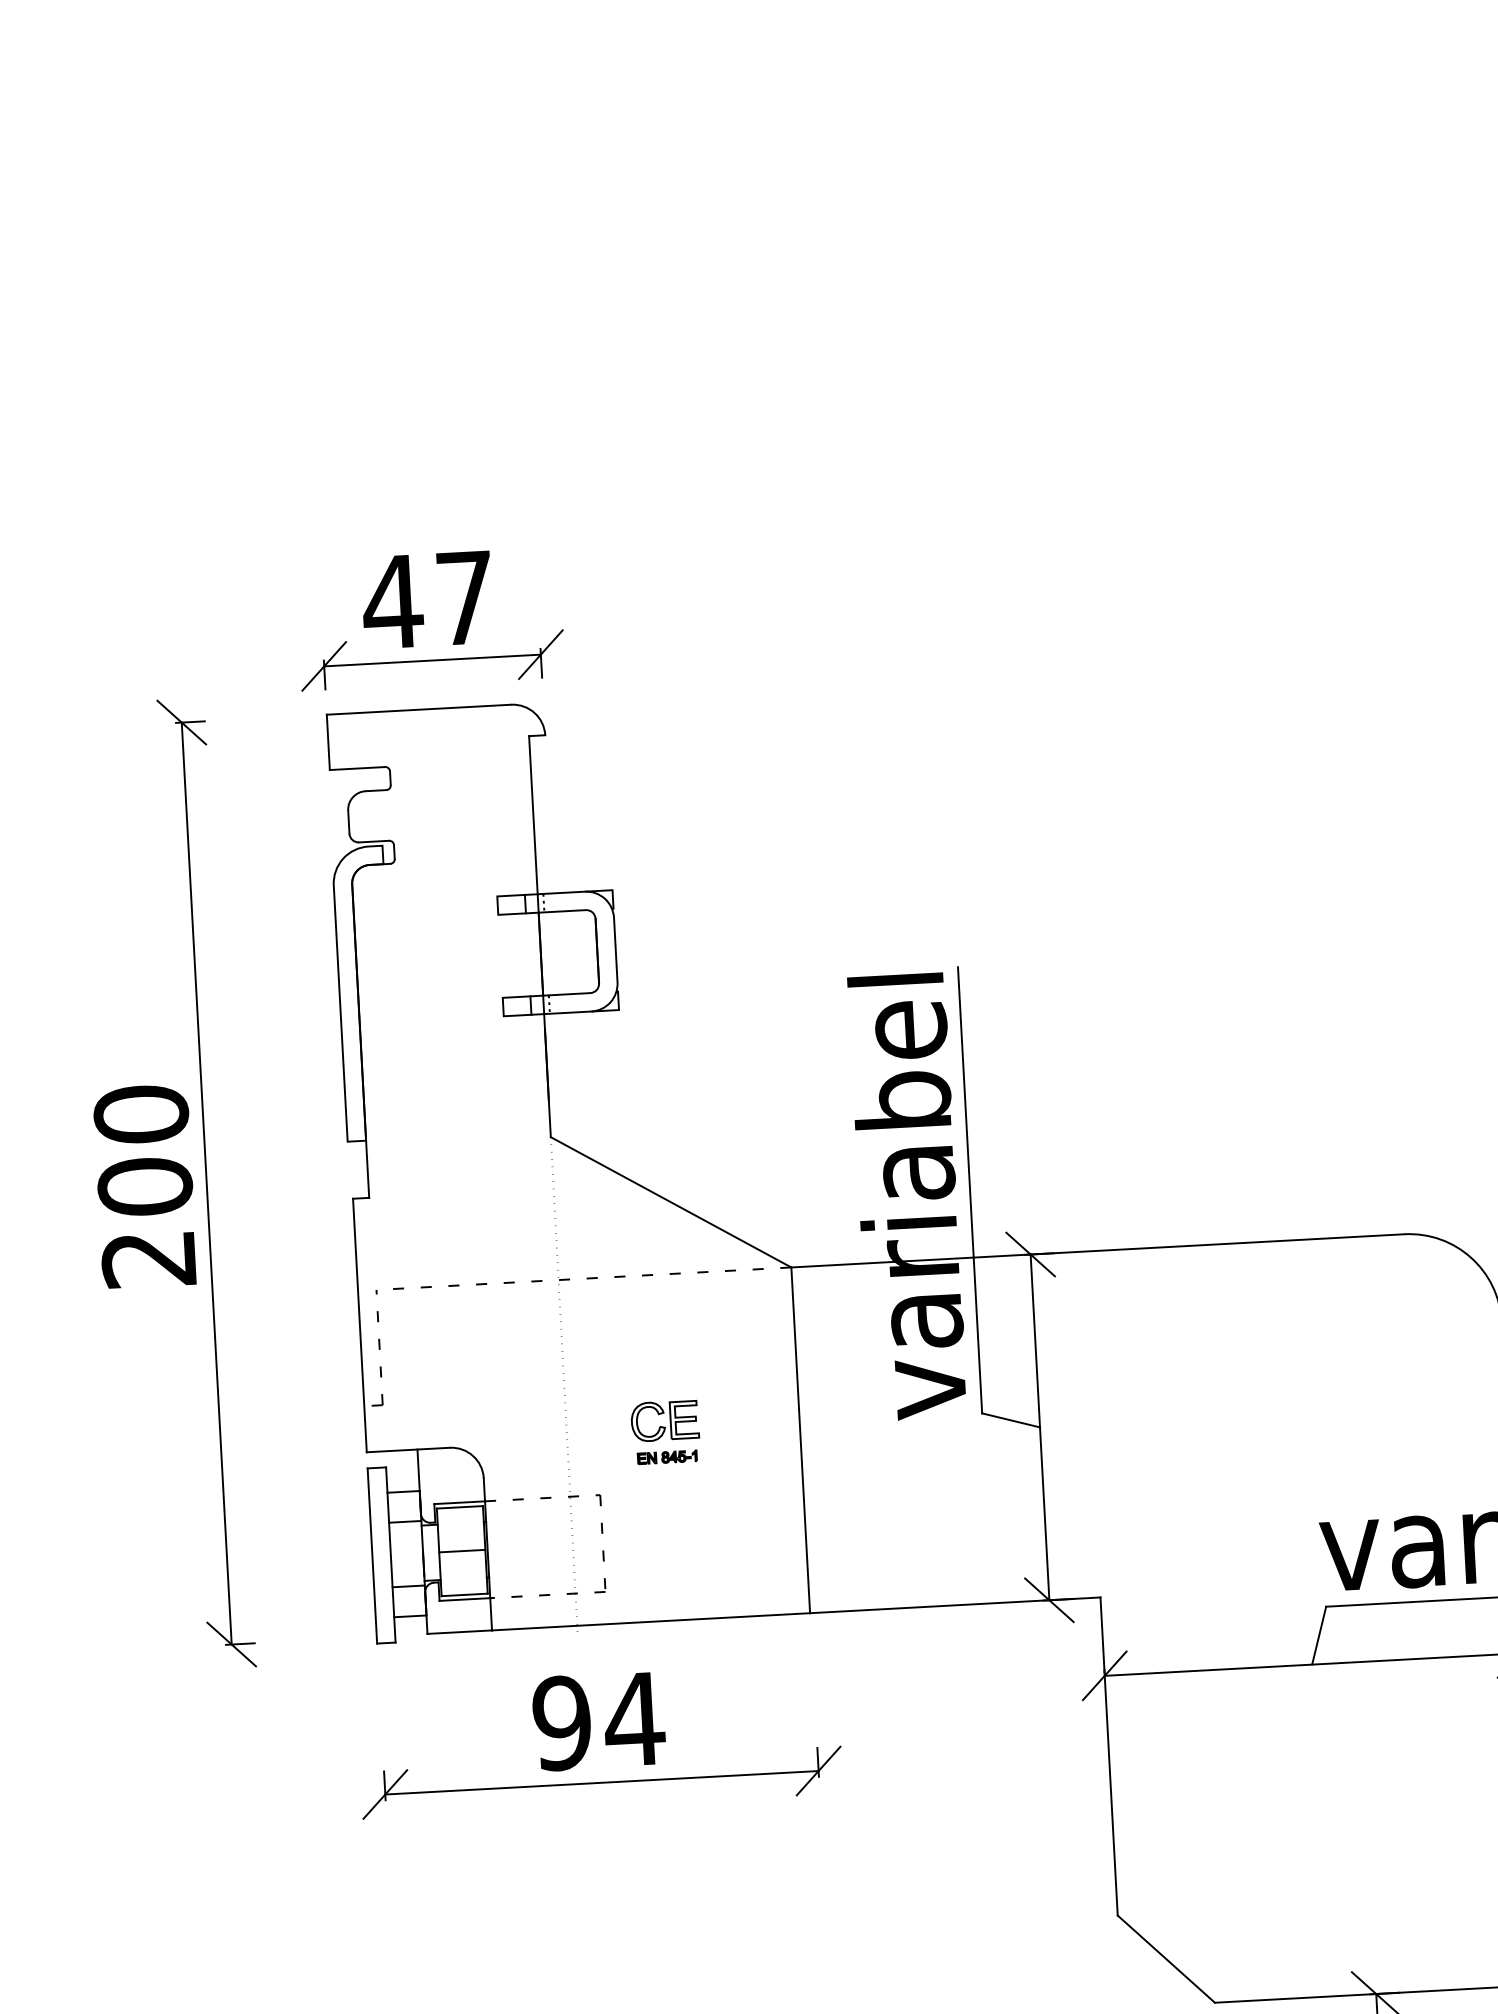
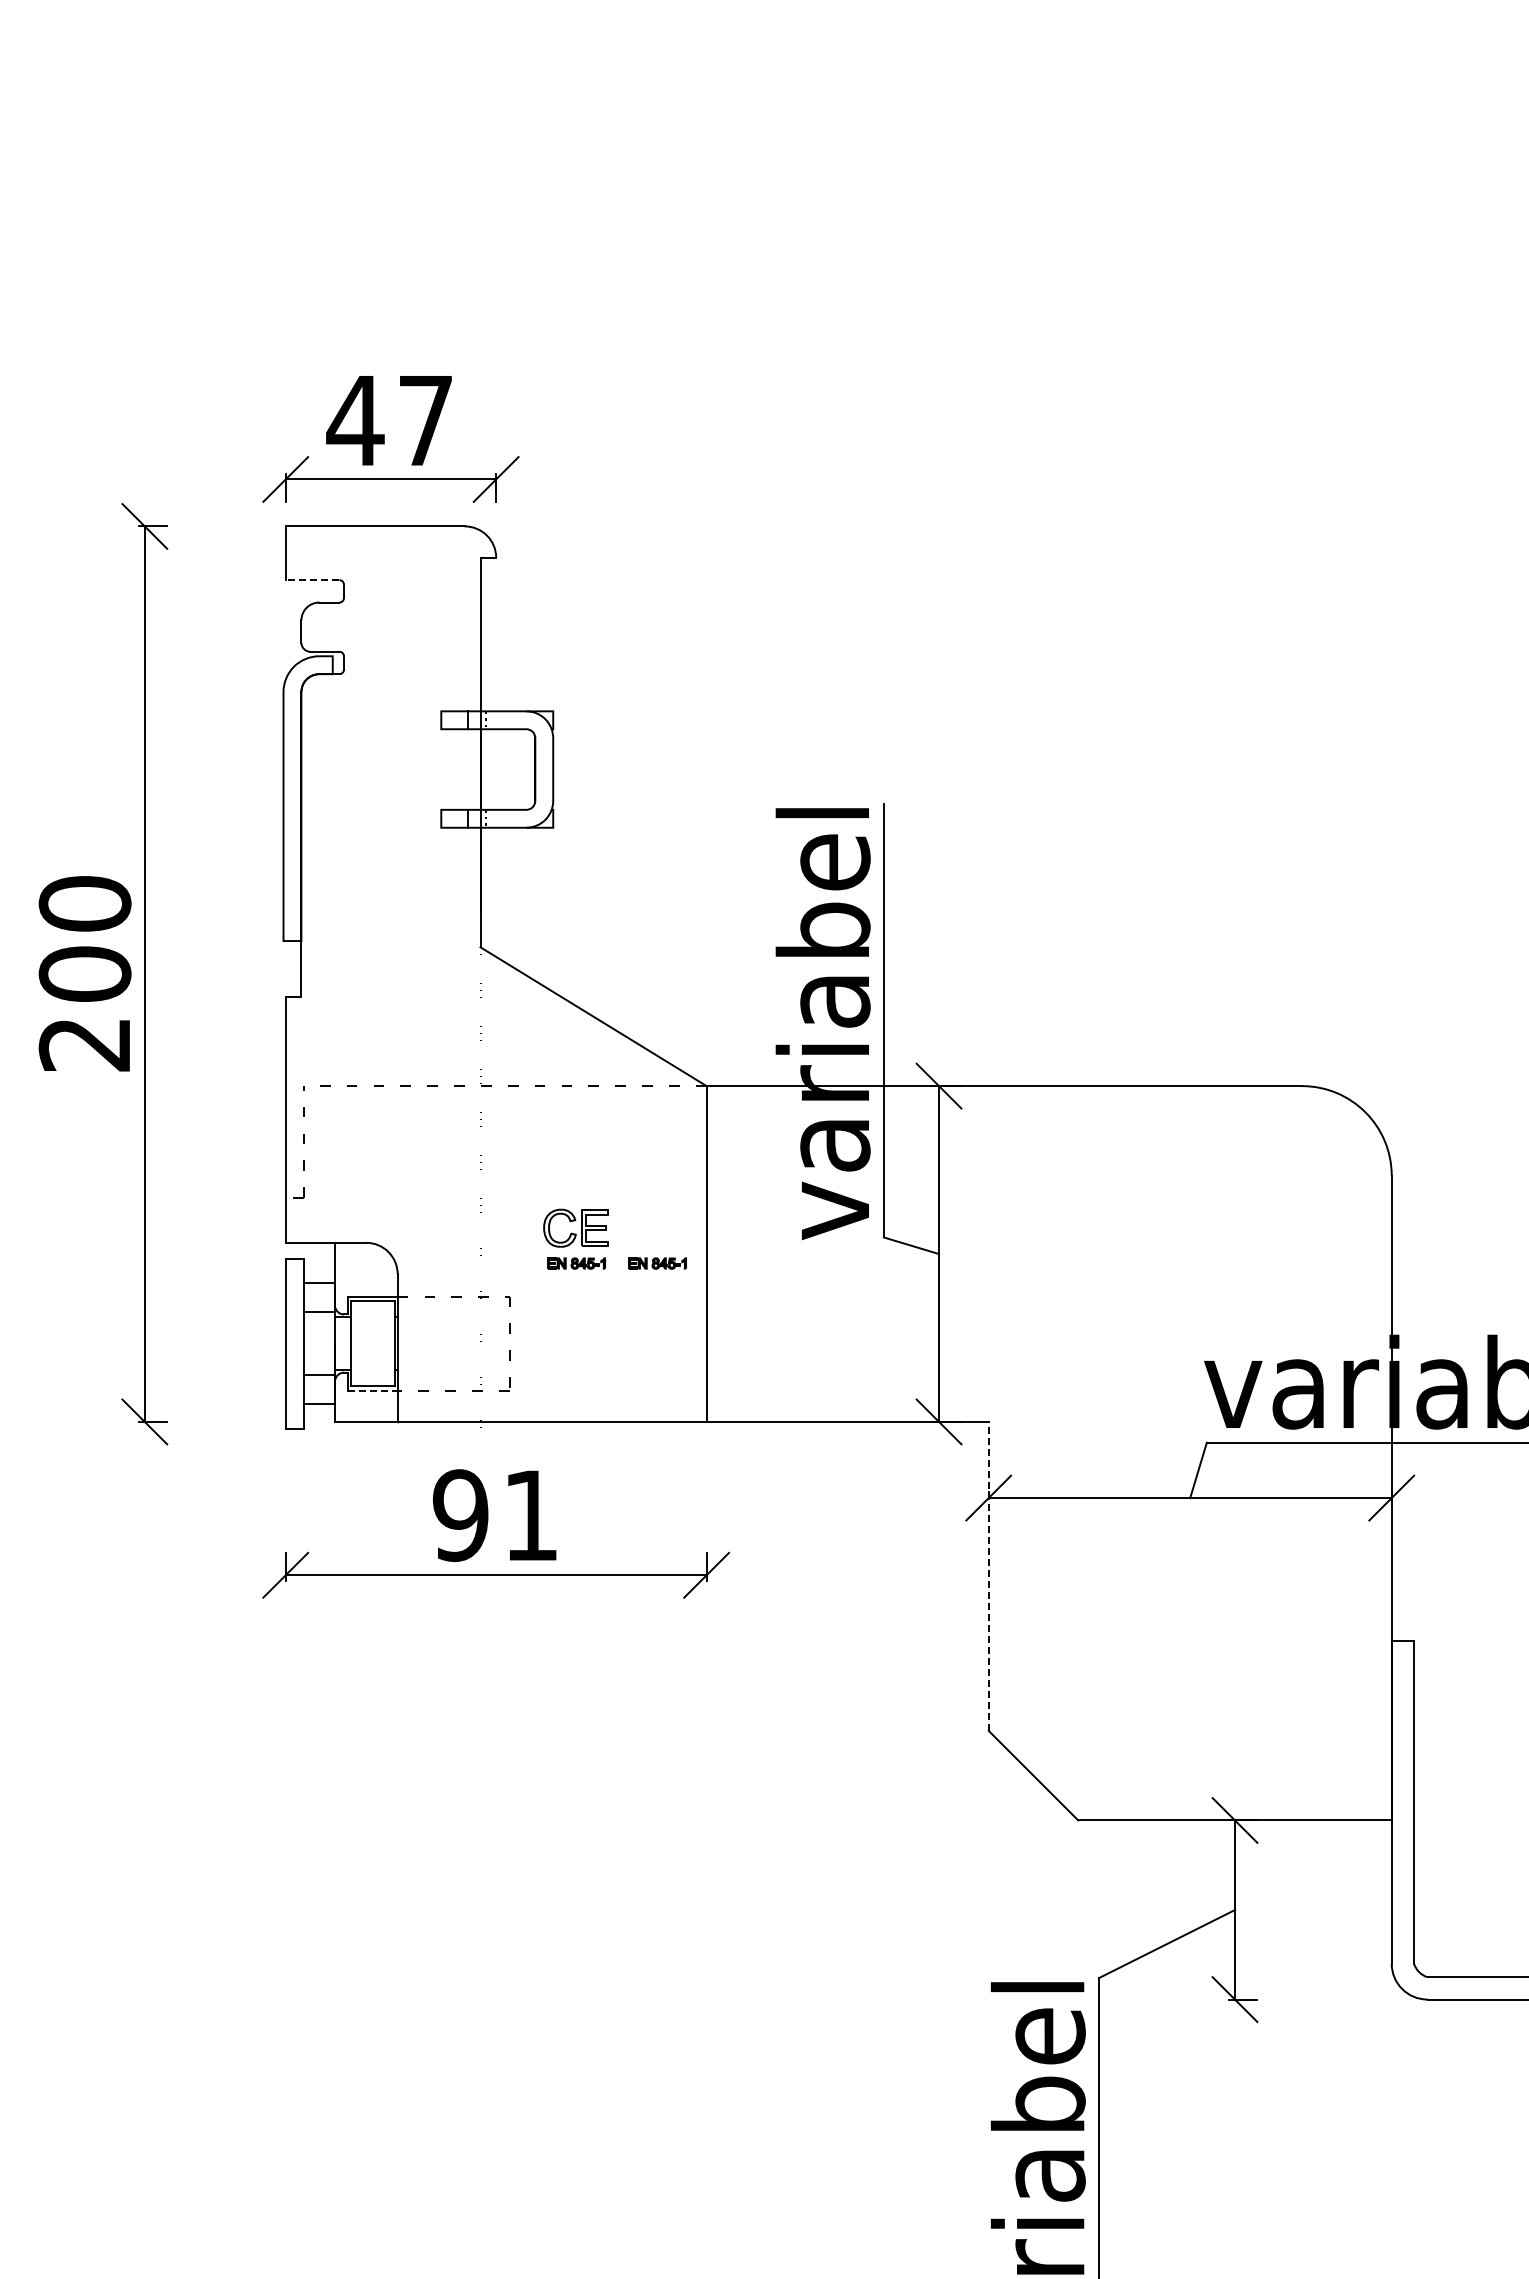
line: (357, 768) -> (312, 580), solid -> dashed
part: (750, 1452) -> (657, 1263), added
line: (461, 1551) -> (372, 1343), removed
line: (465, 1599) -> (373, 1390), solid -> dashed
text: (633, 1719) -> (530, 1515), 94 -> 91
line: (1108, 1755) -> (988, 1575), solid -> dashed

